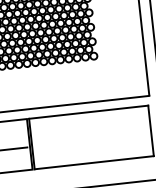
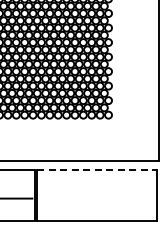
line: (88, 112) -> (97, 170), solid -> dashed

